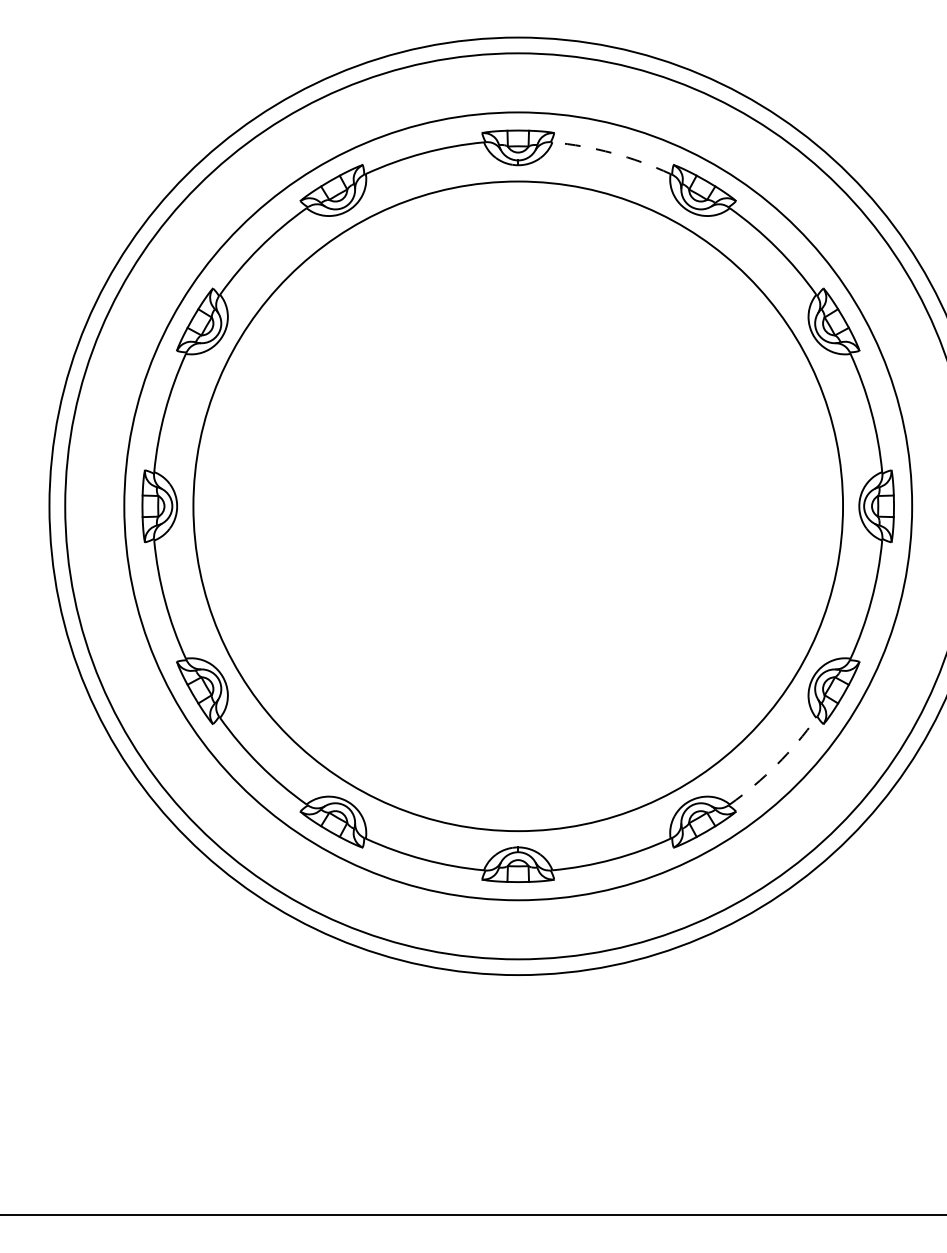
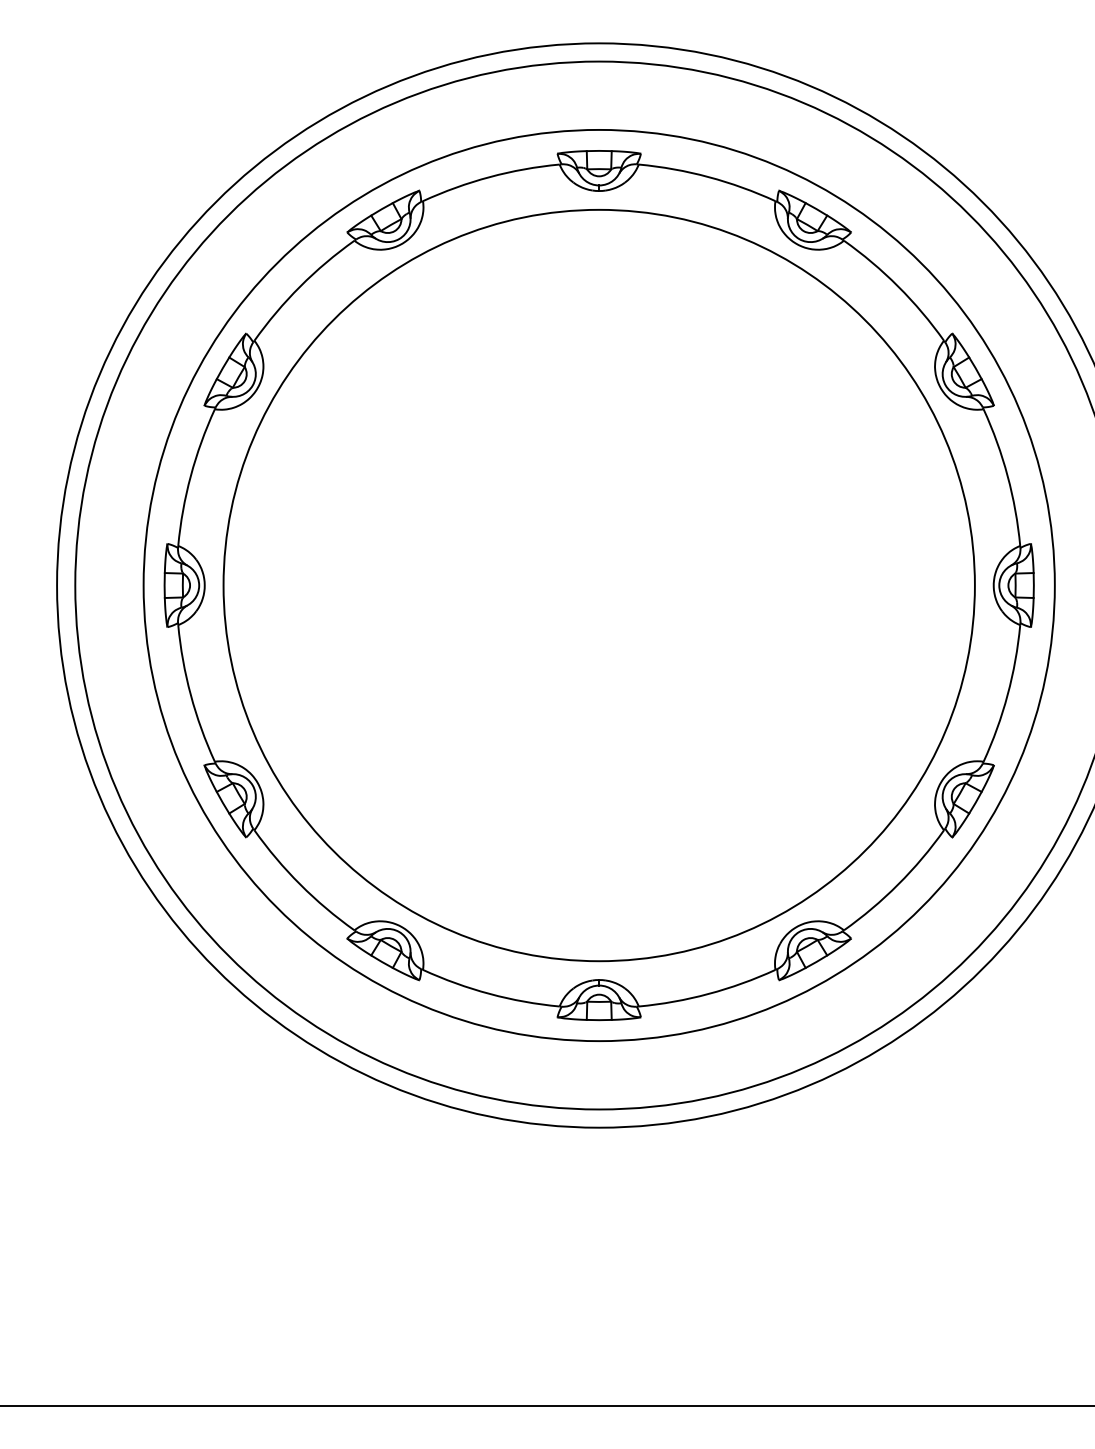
arc: (612, 153) -> (708, 177), dashed -> solid
arc: (776, 764) -> (897, 884), dashed -> solid

